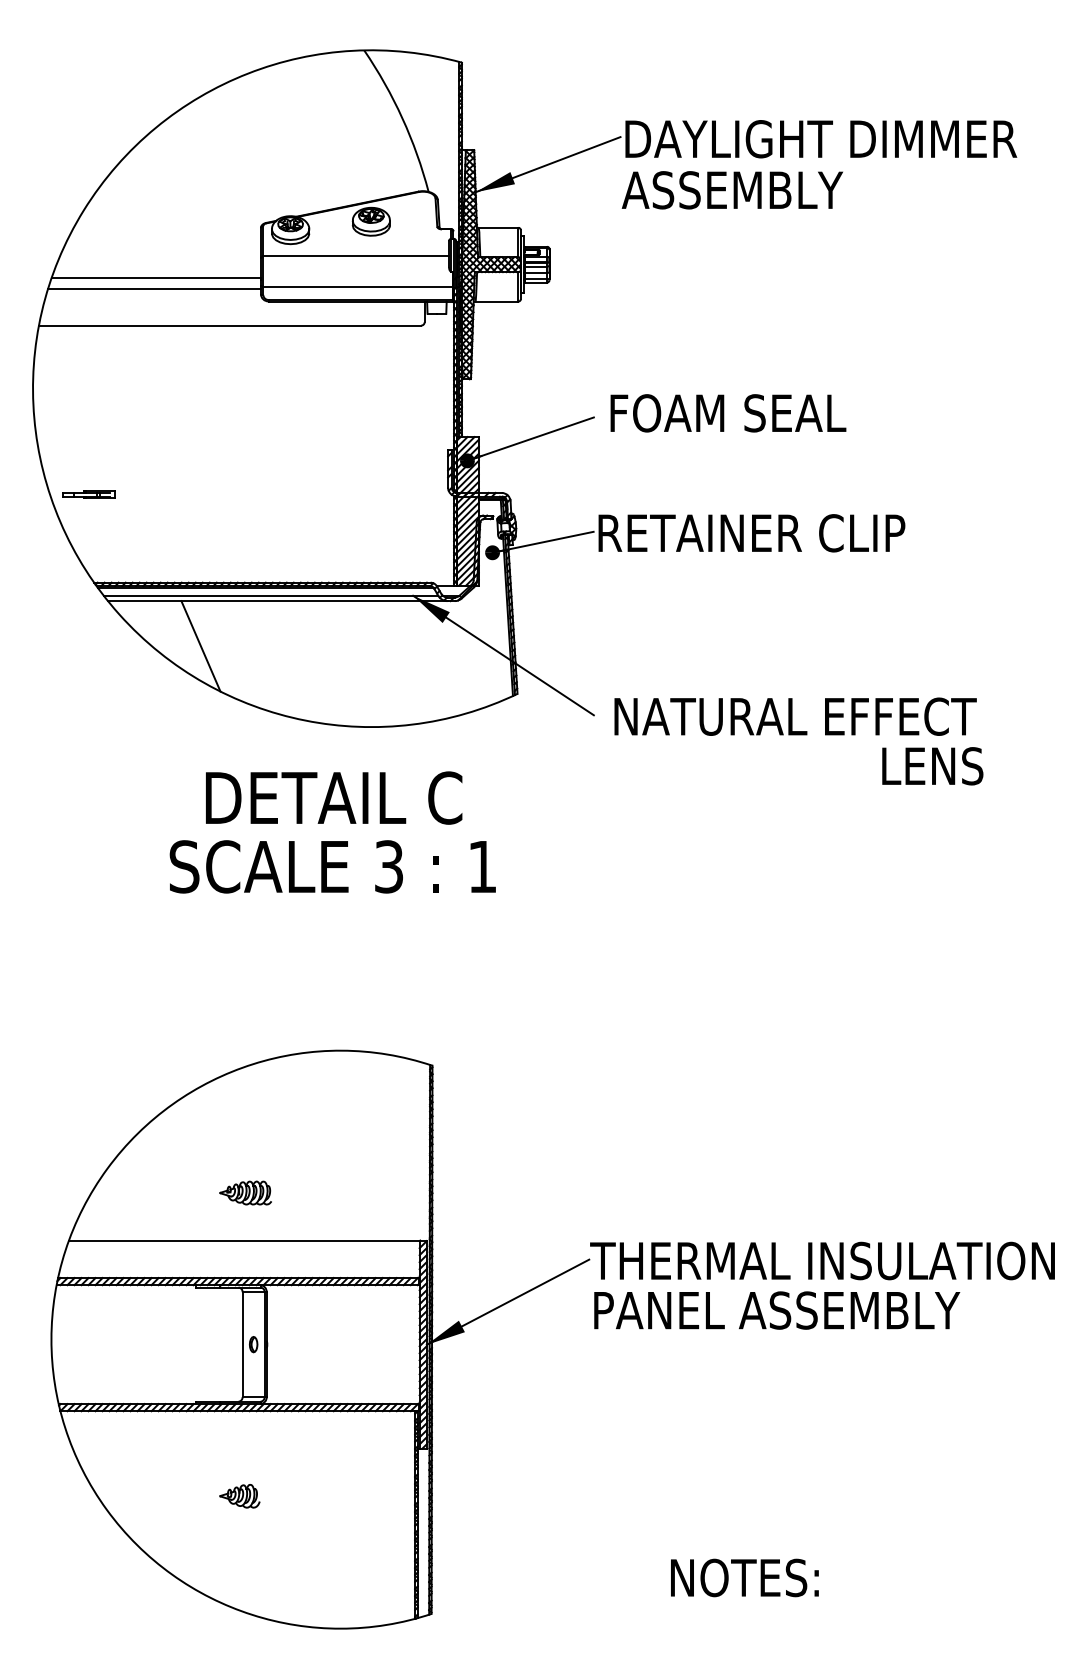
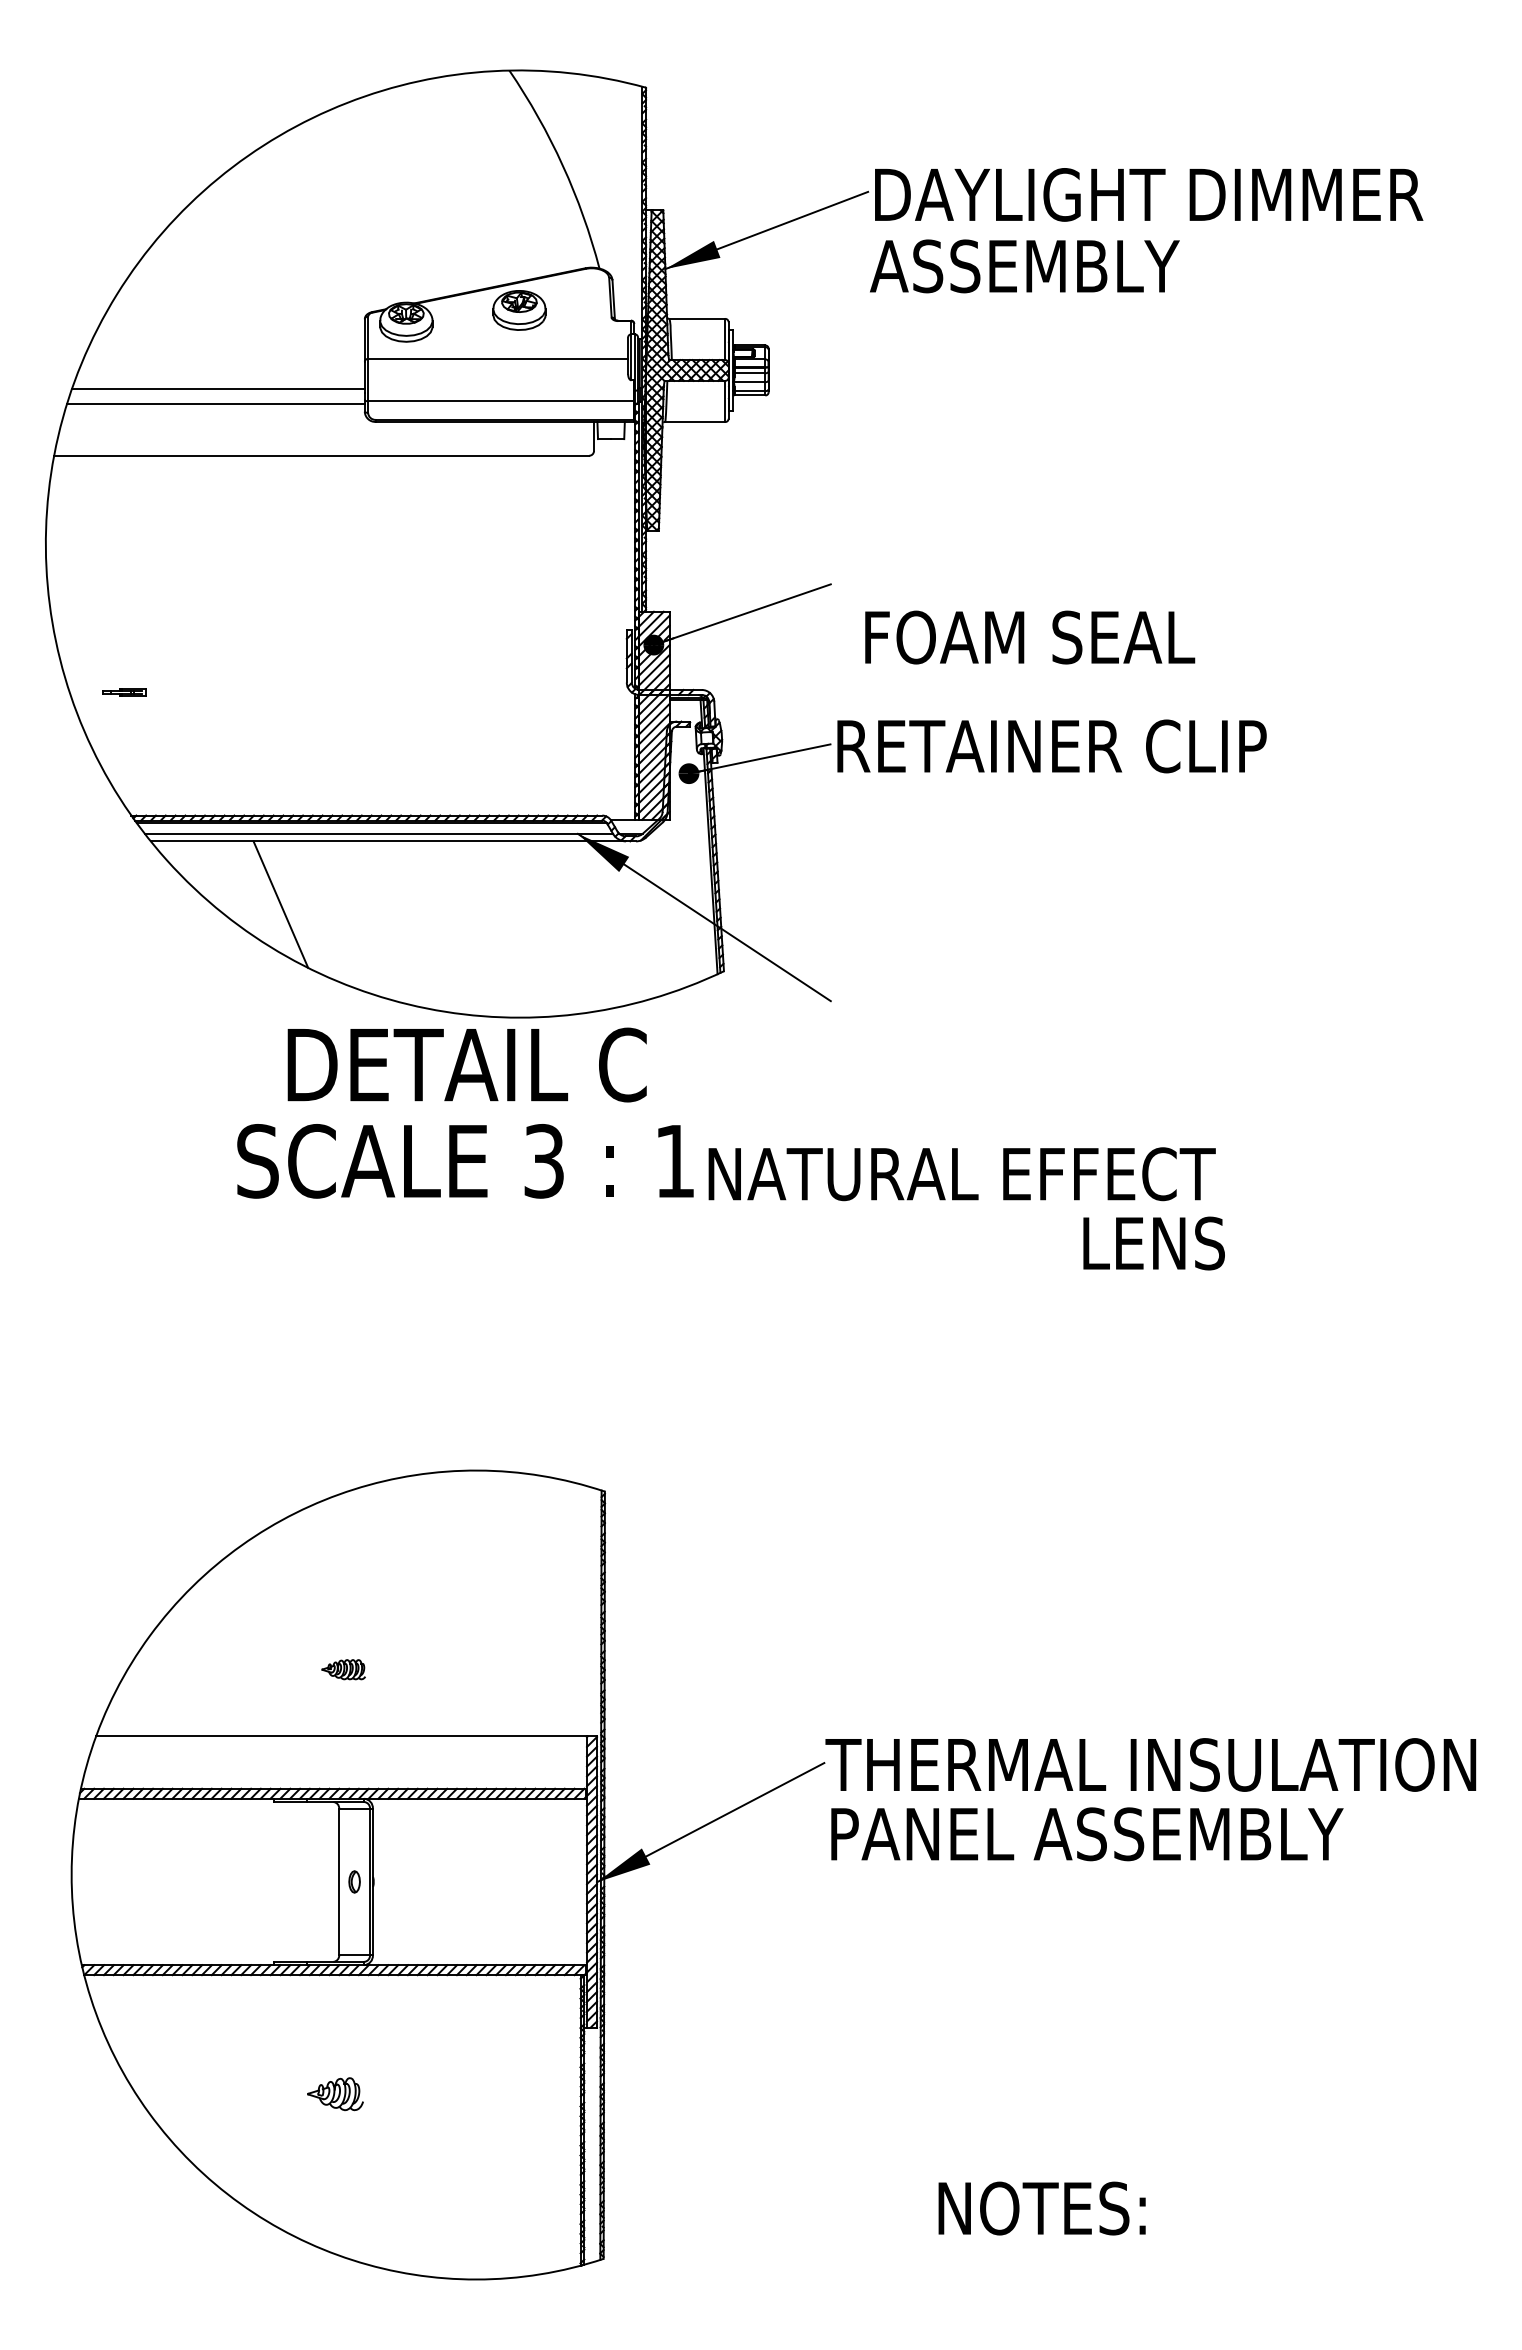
text: (728, 413) -> (1030, 637), moved
part: (89, 494) -> (124, 692), size x0.6
text: (798, 741) -> (966, 1208), moved
text: (332, 831) -> (465, 1112), moved
part: (245, 1192) -> (343, 1669), size x0.6

